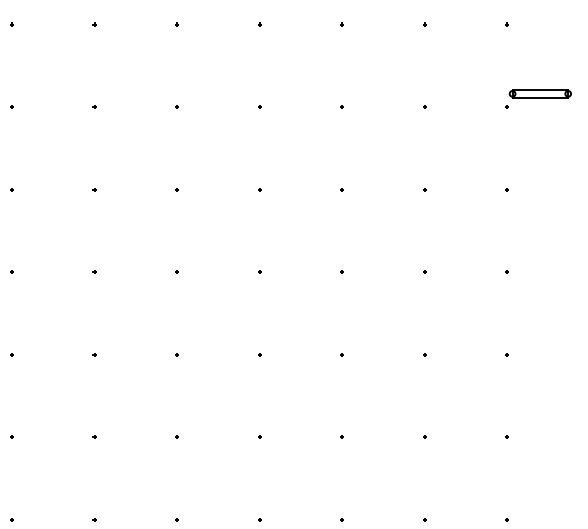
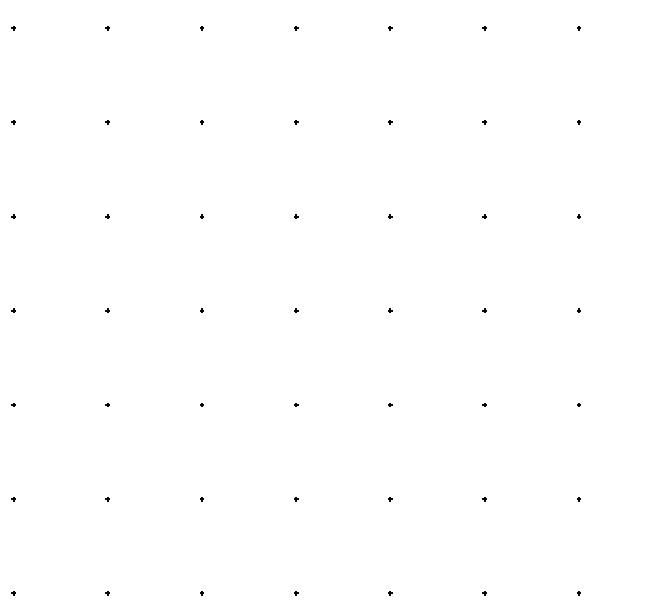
part: (539, 93) -> (615, 106), removed

